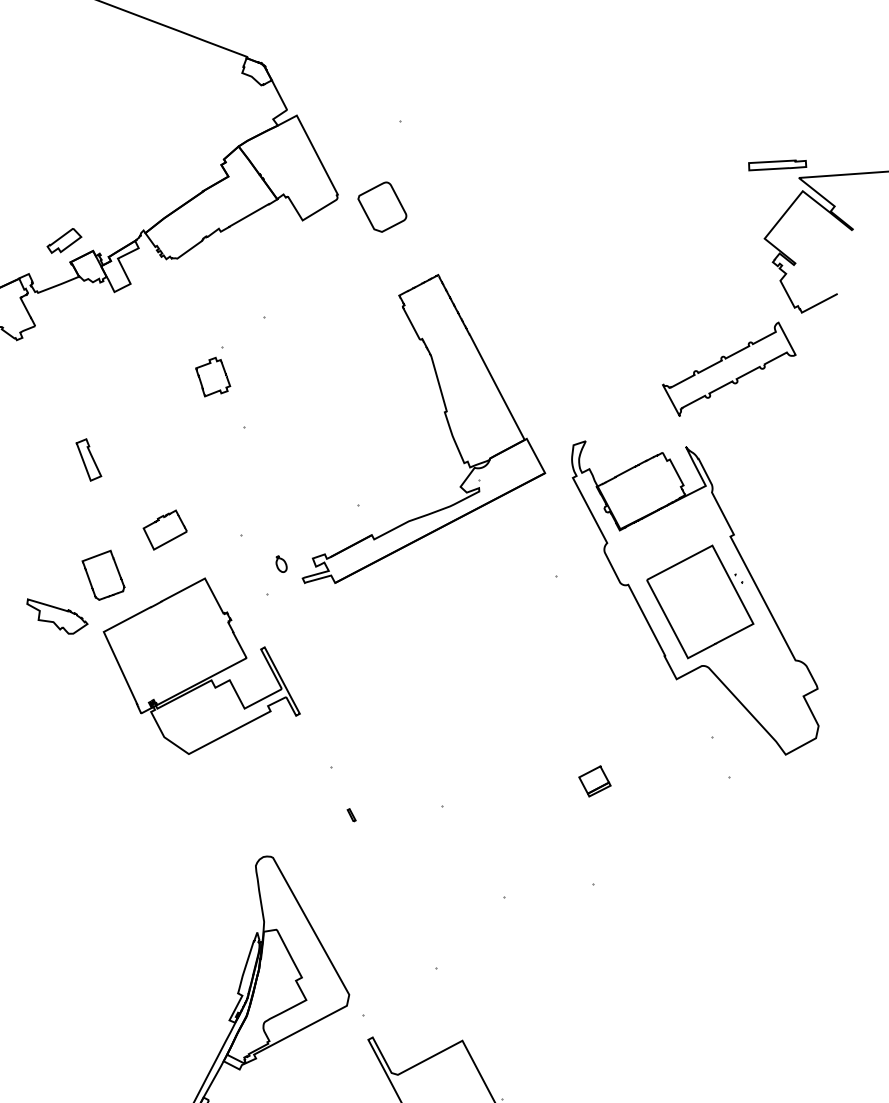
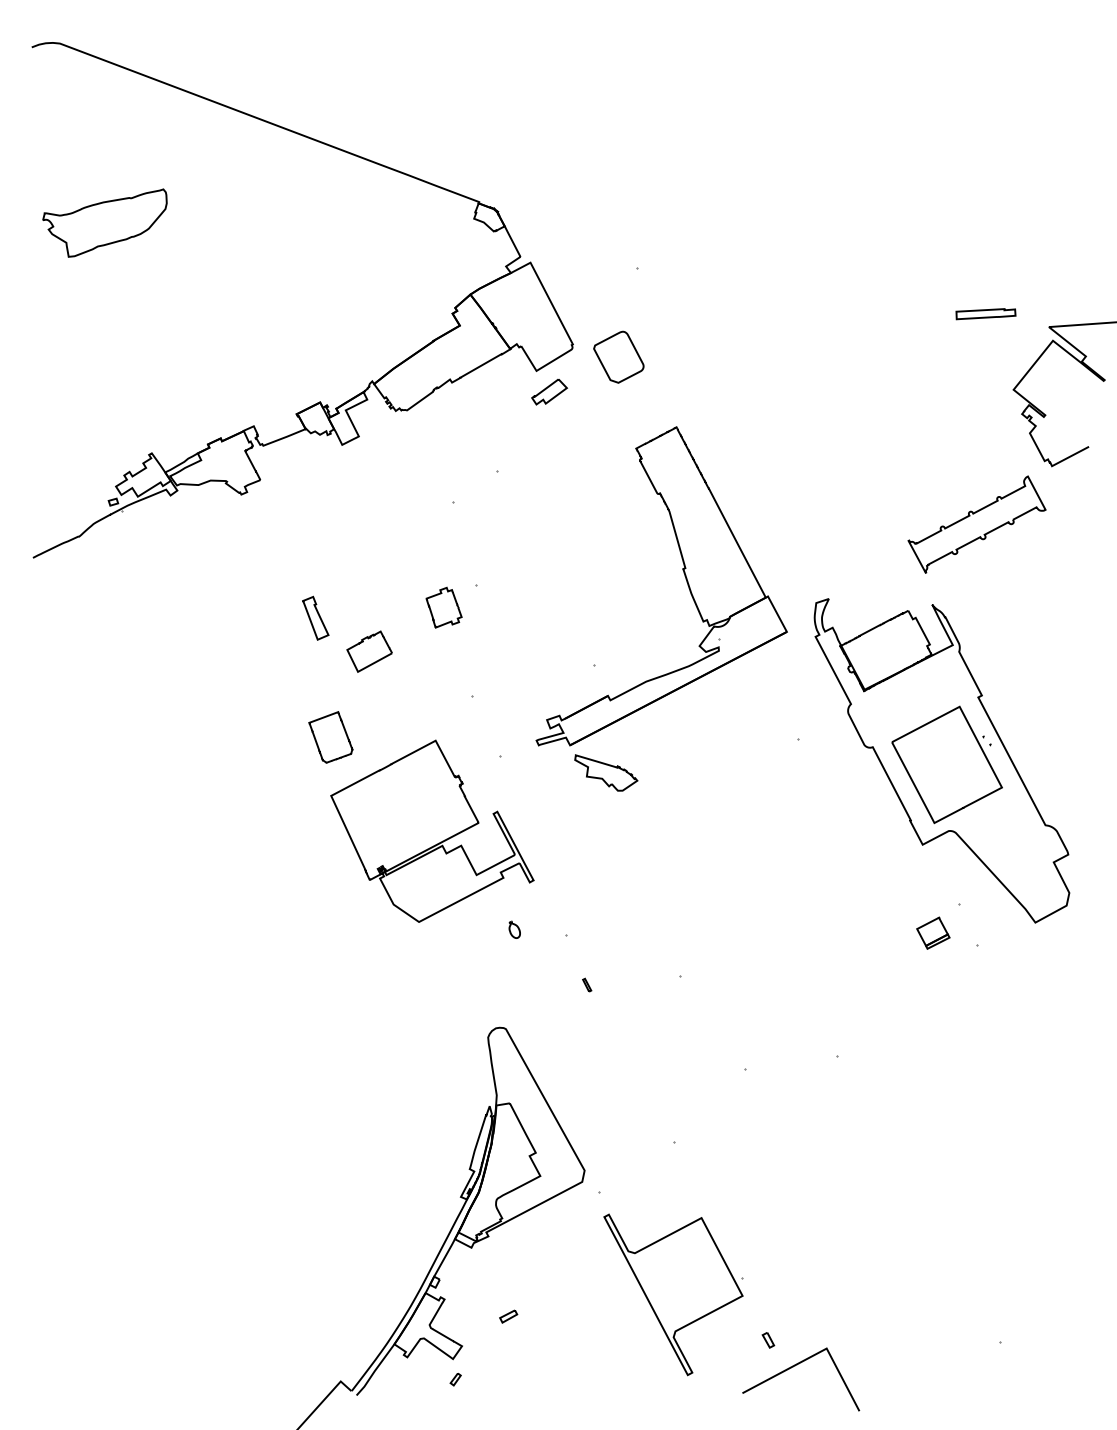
part: (777, 165) -> (985, 314), moved
part: (64, 241) -> (549, 392), moved
part: (212, 376) -> (443, 607), moved
part: (165, 529) -> (369, 651), moved
part: (281, 563) -> (514, 929), moved
part: (57, 616) -> (606, 772), moved
part: (595, 780) -> (933, 932), moved

